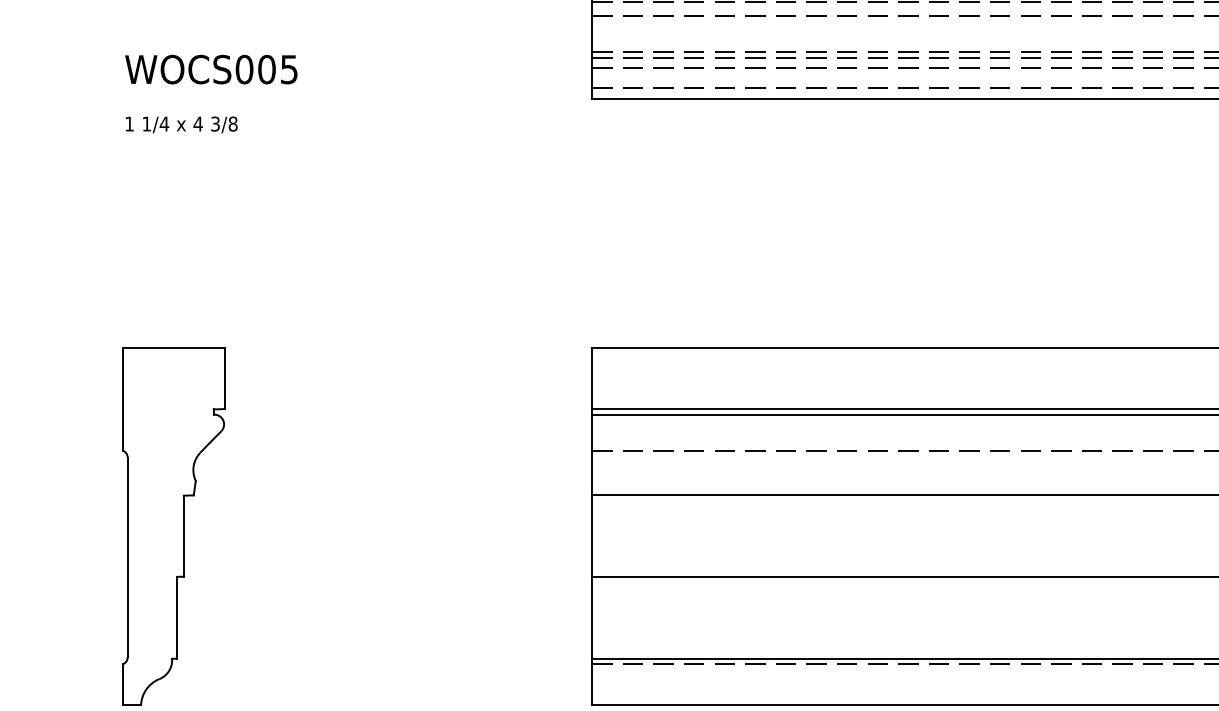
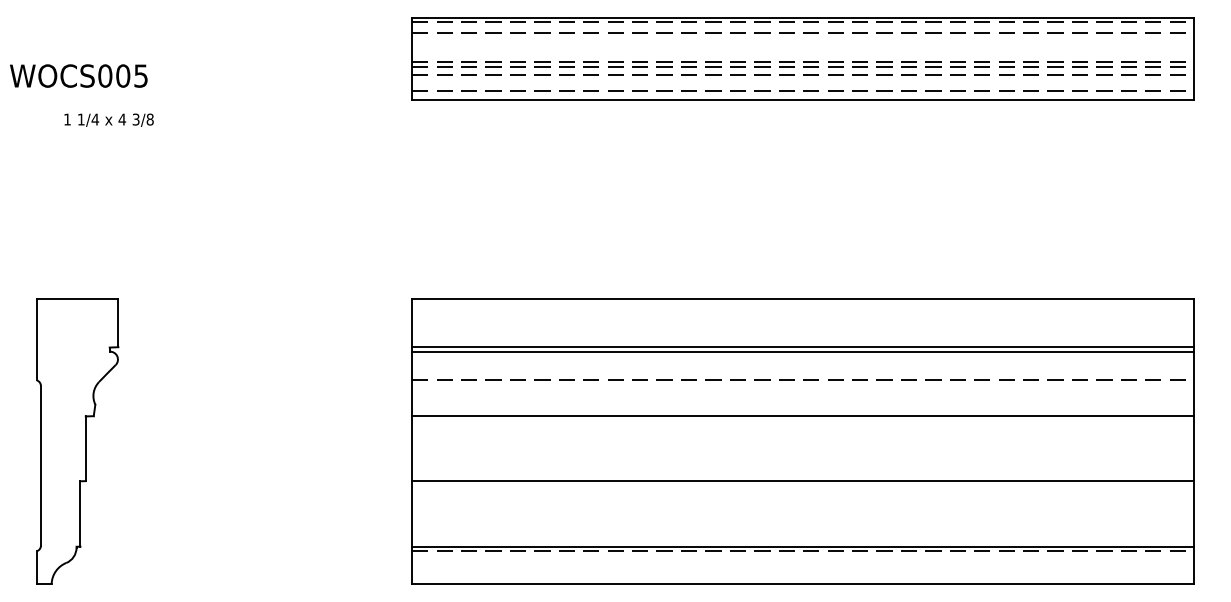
text: (210, 68) -> (78, 75), moved
text: (180, 123) -> (108, 119), moved

